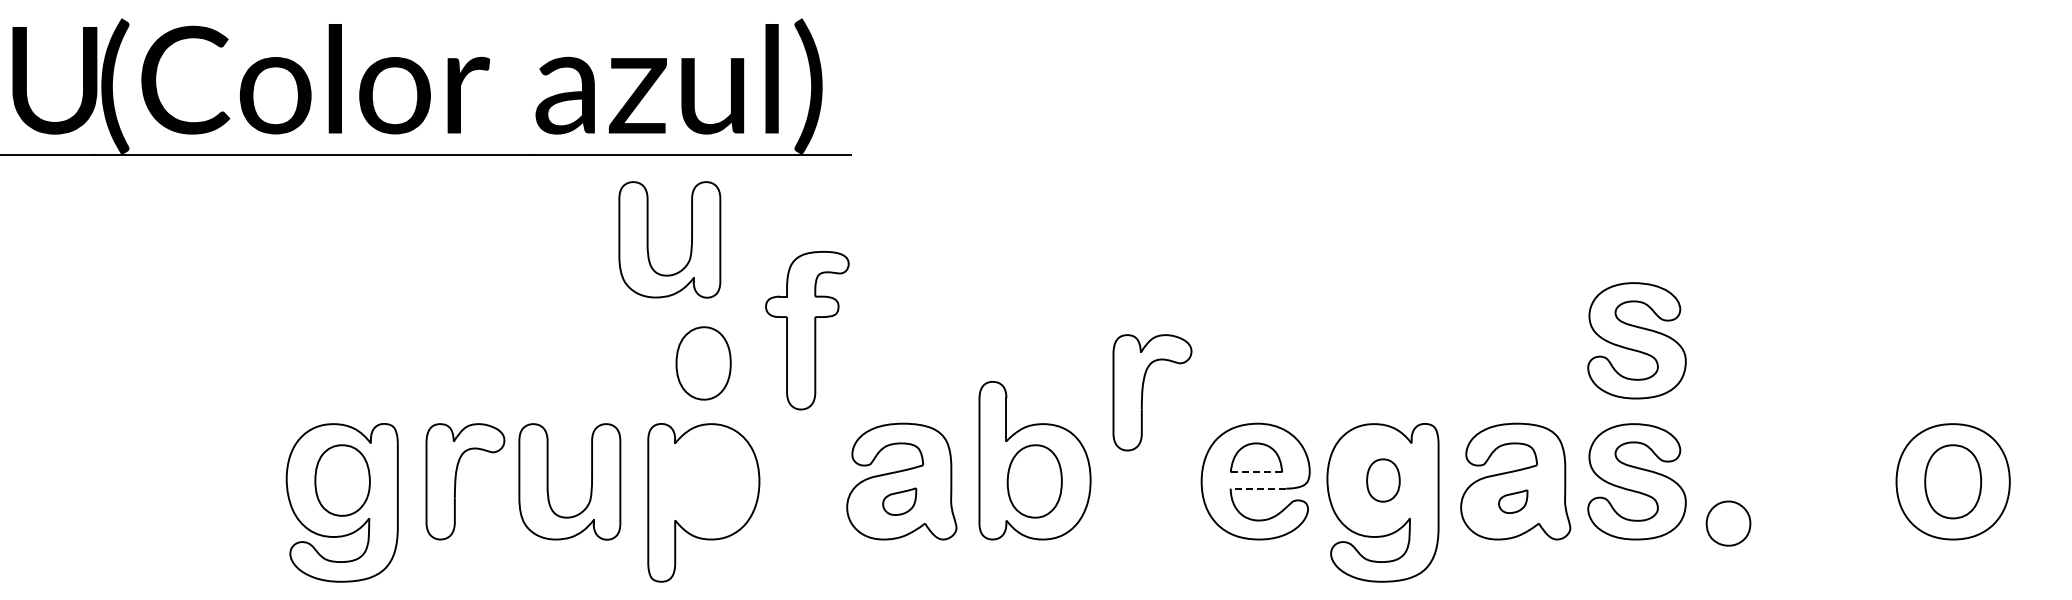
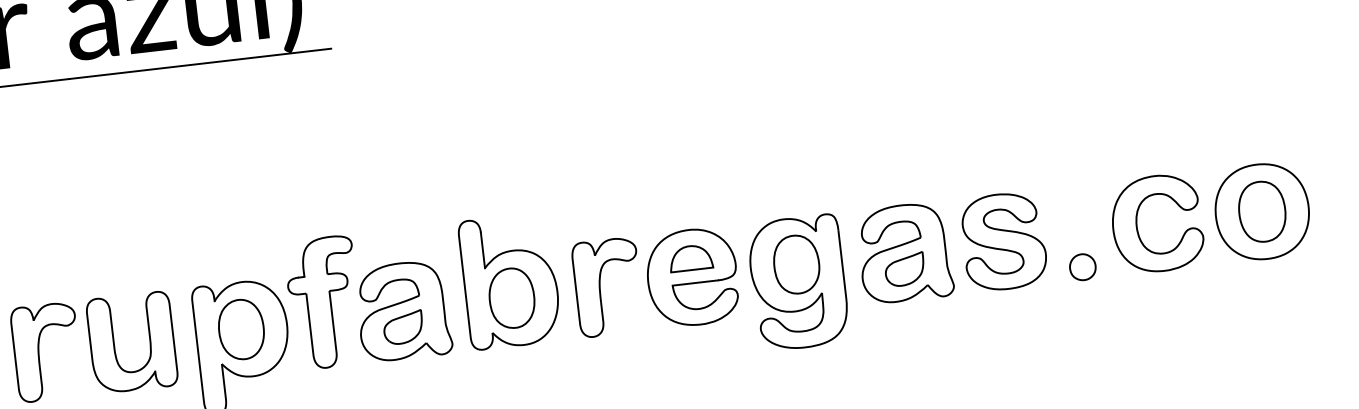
part: (648, 239) -> (173, 137), removed
part: (807, 330) -> (324, 302), moved
part: (1636, 340) -> (990, 126), removed
part: (703, 363) -> (241, 329), moved
part: (1143, 392) -> (600, 288), moved
line: (1256, 472) -> (692, 270), dashed -> solid
part: (1383, 480) -> (796, 264), size x1.67
part: (1800, 481) -> (1137, 225), added
line: (1258, 488) -> (695, 282), dashed -> solid
part: (899, 501) -> (403, 327), size x1.43
part: (1512, 501) -> (904, 269), size x1.67
part: (1728, 523) -> (1082, 267), size x0.71

